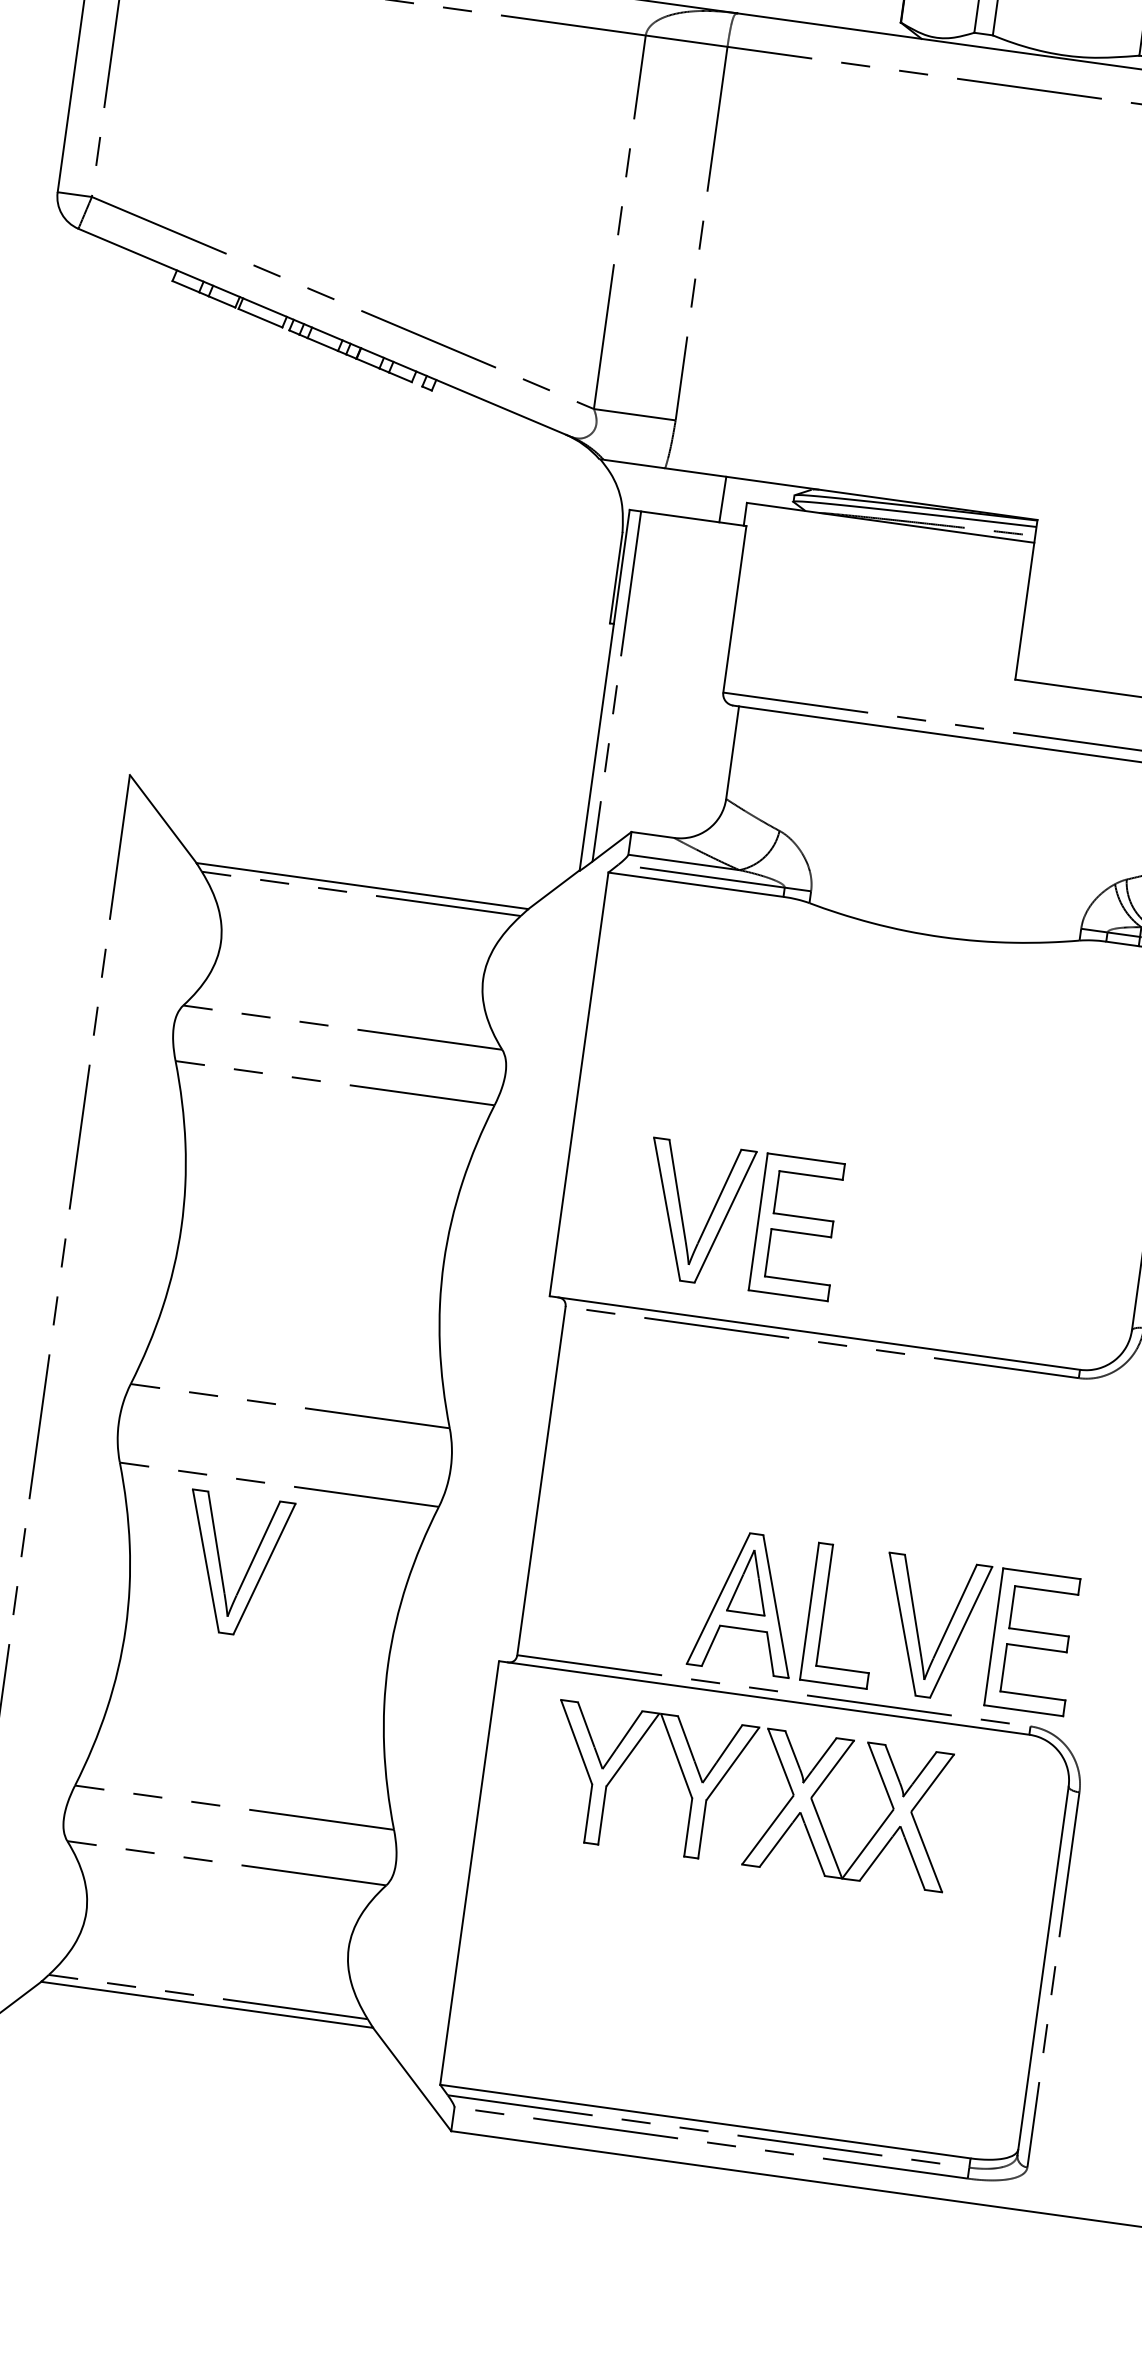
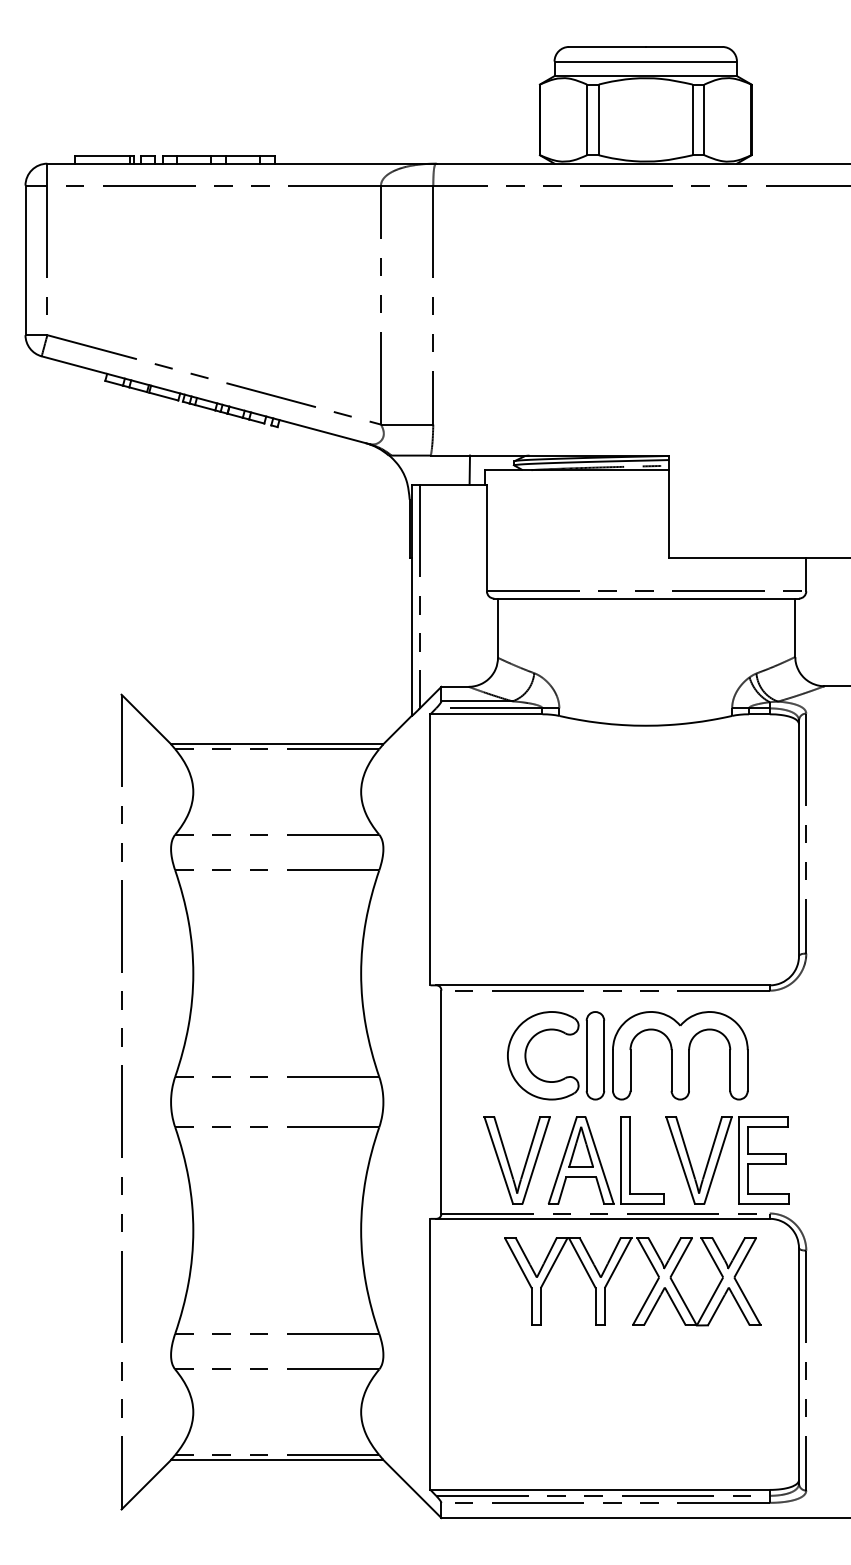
part: (730, 1211) -> (536, 916), removed
part: (842, 1448) -> (627, 1055), added
part: (222, 1566) -> (509, 1162), moved
part: (724, 1777) -> (614, 1272), moved

